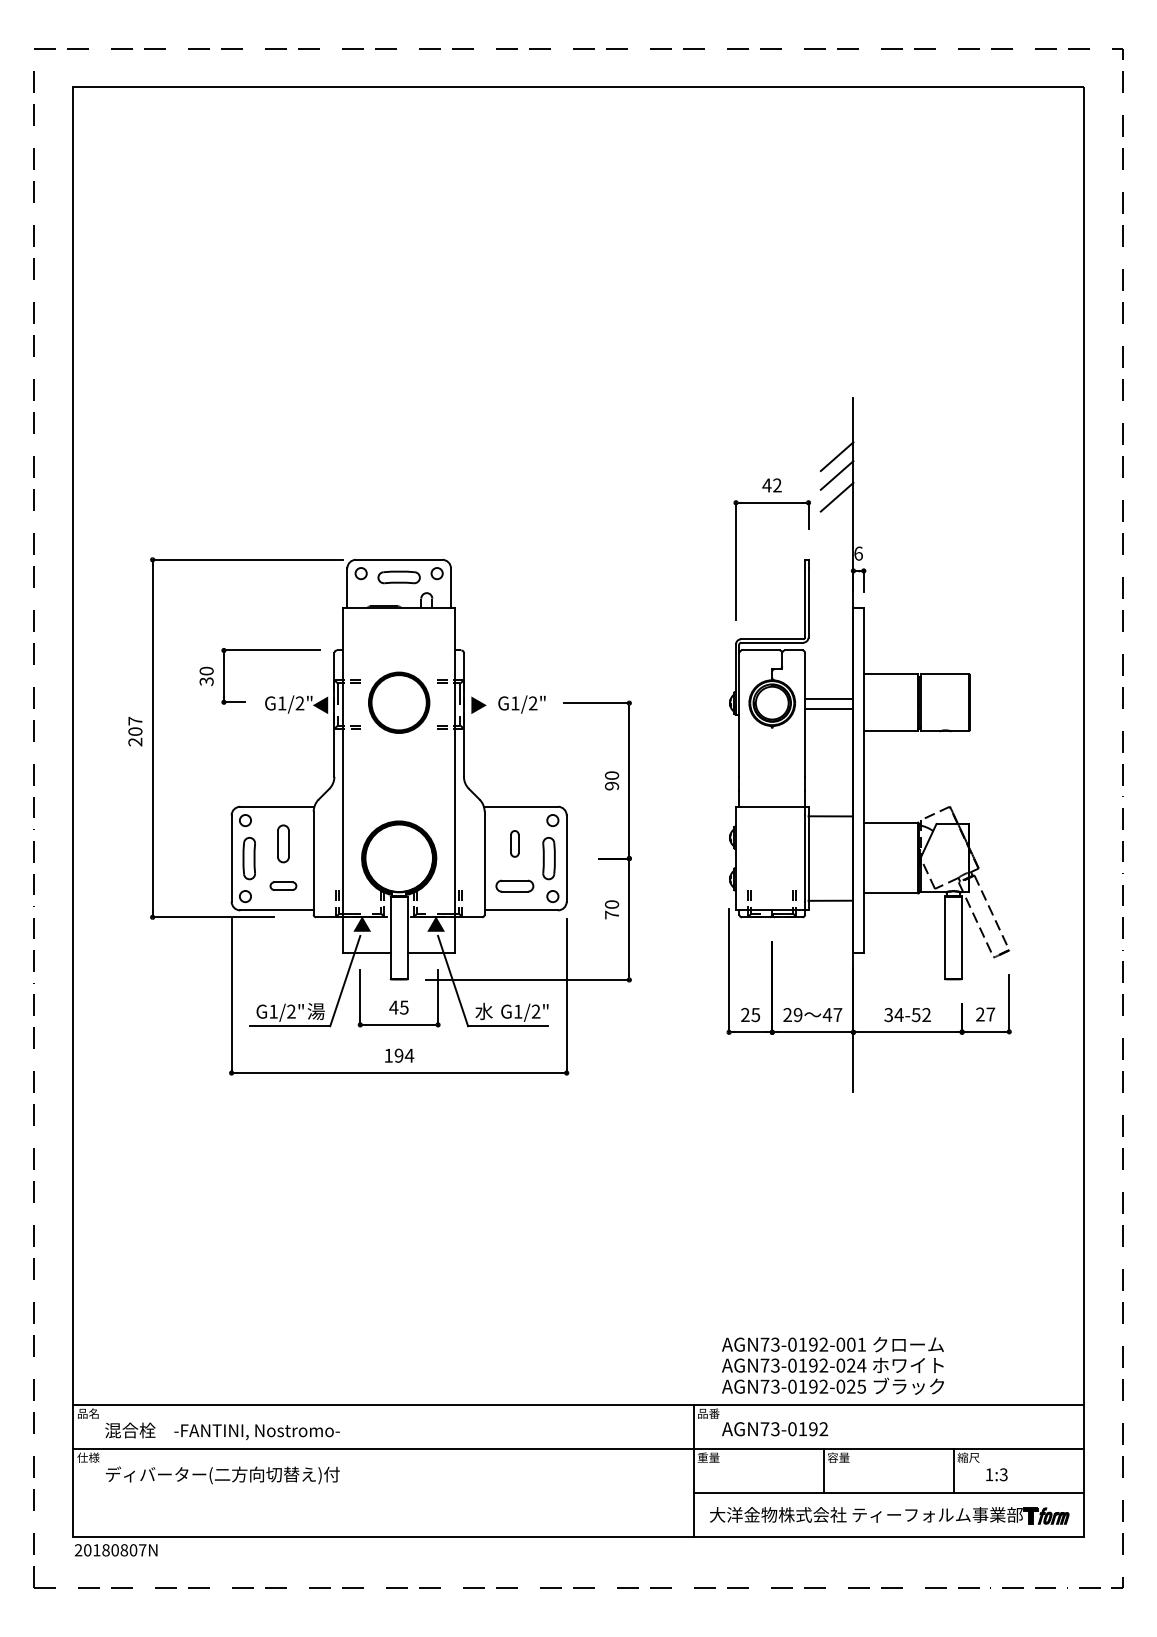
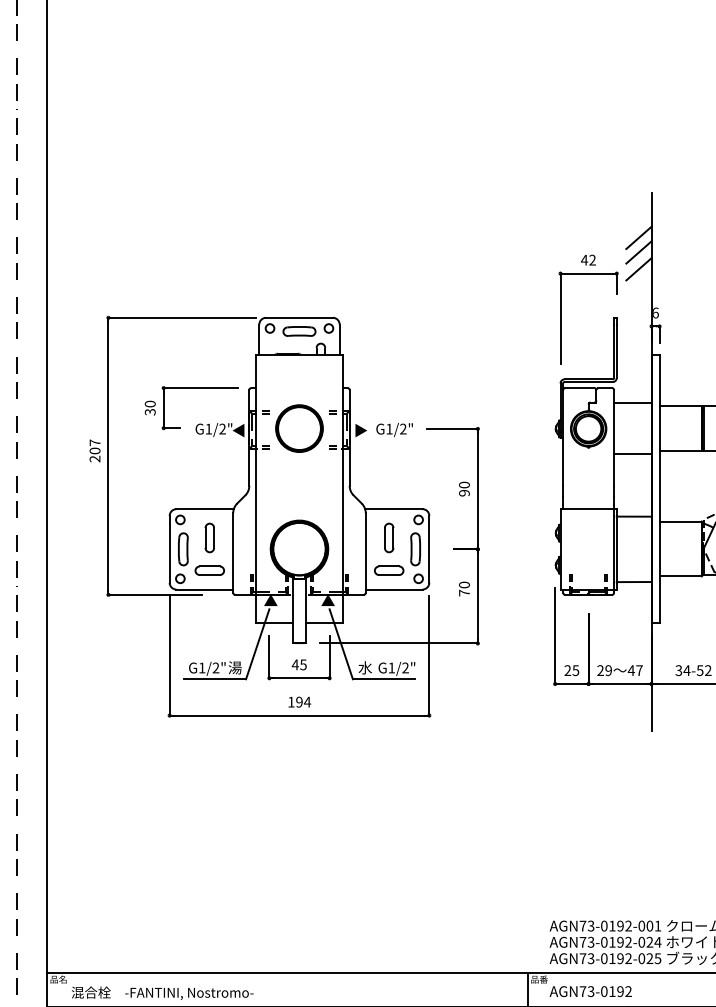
line: (828, 698) -> (632, 453), moved
line: (828, 709) -> (632, 403), moved
part: (514, 843) -> (388, 537), size x1.43
part: (283, 885) -> (209, 570), size x1.43

